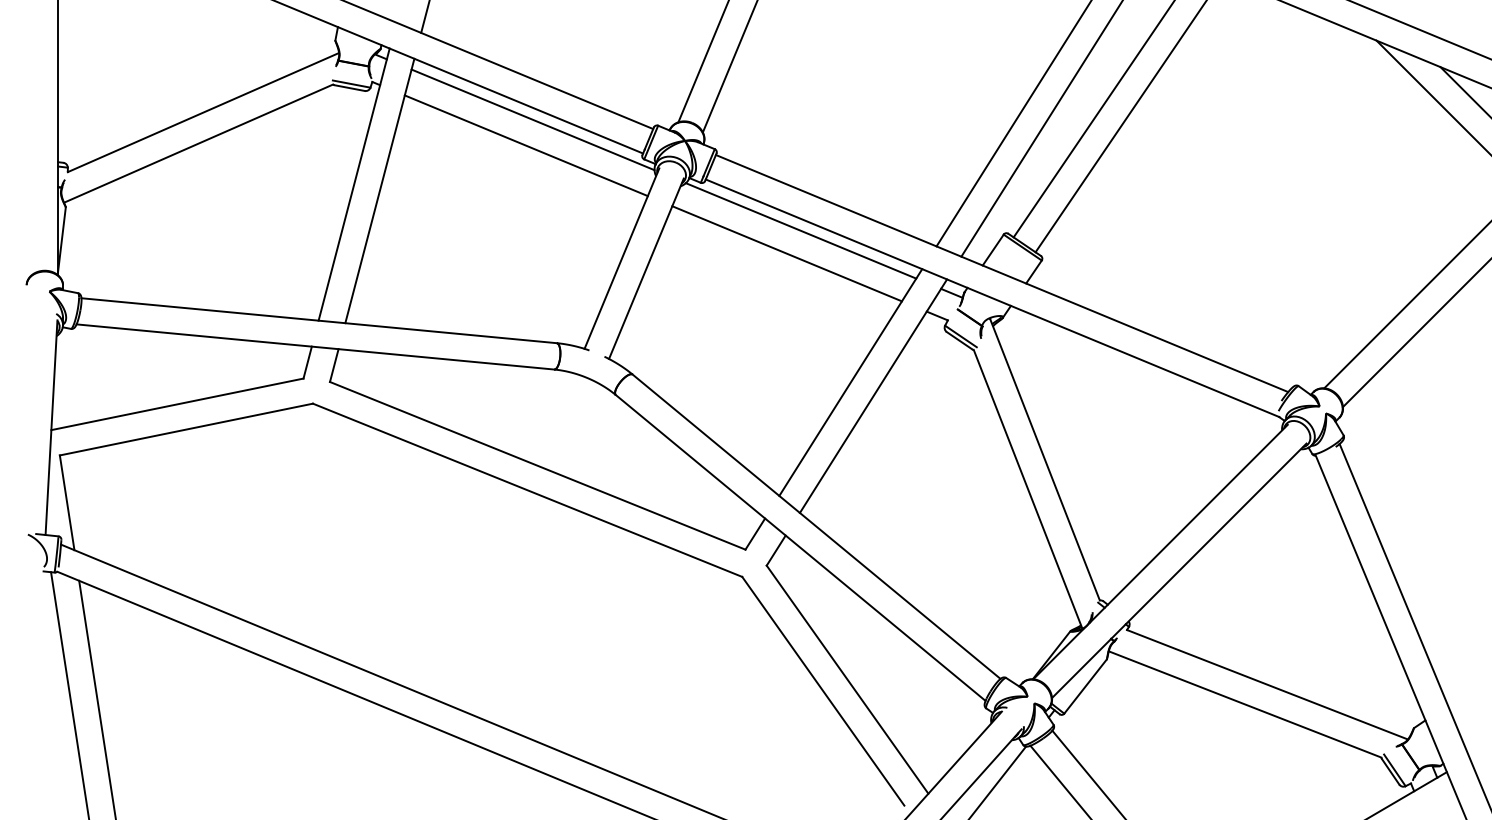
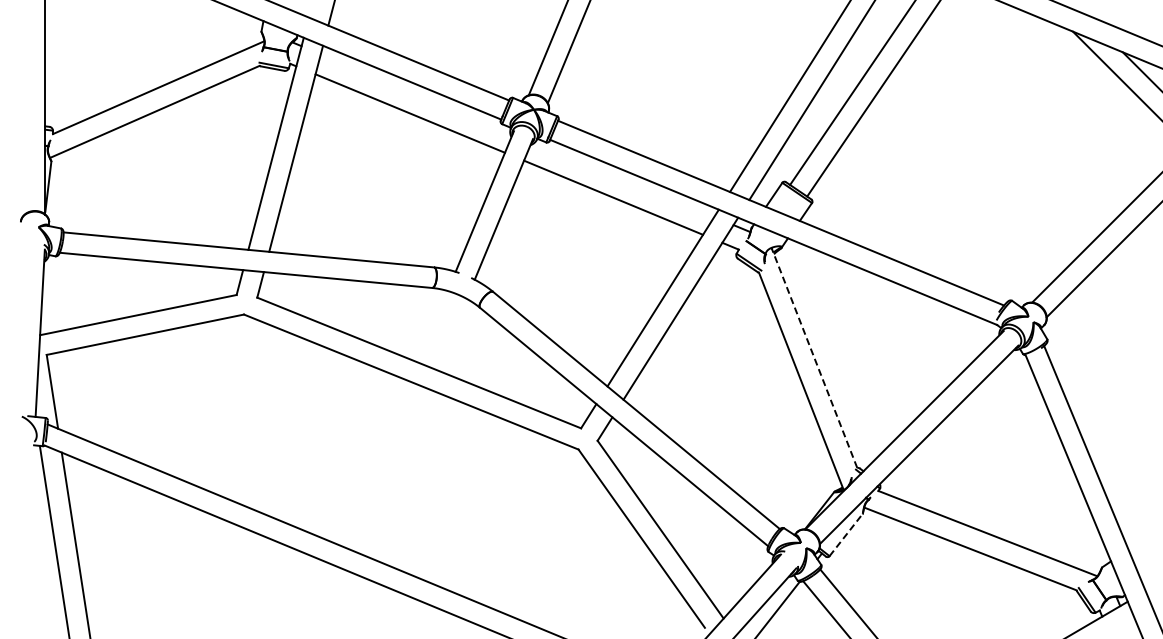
line: (533, 120) -> (415, 93), removed
line: (801, 230) -> (624, 179), removed
line: (1044, 460) -> (814, 358), solid -> dashed
line: (1086, 687) -> (846, 535), solid -> dashed

